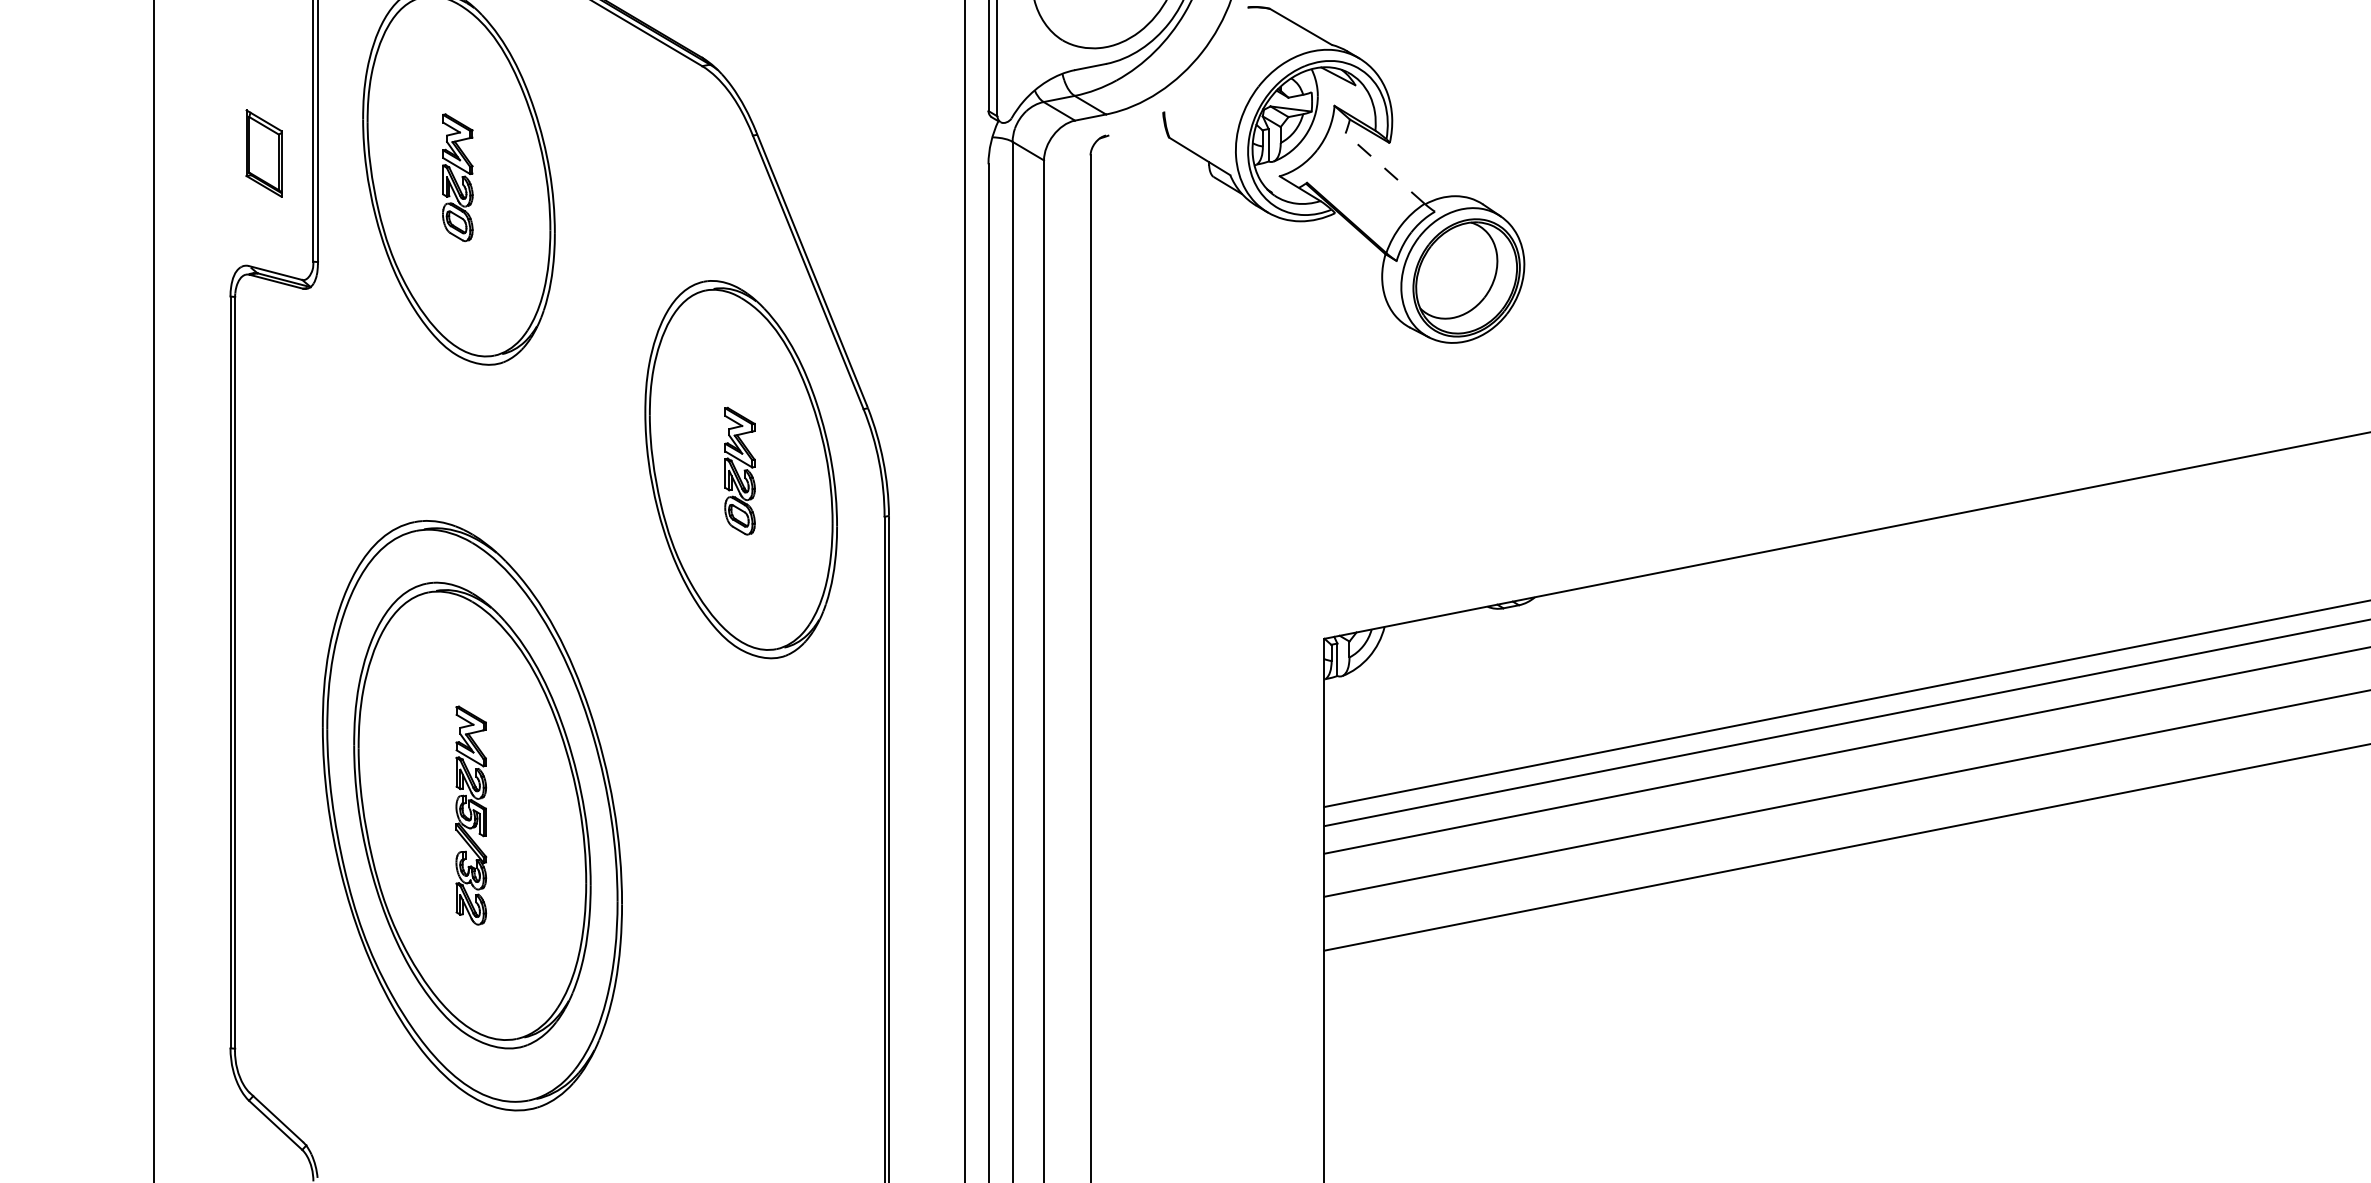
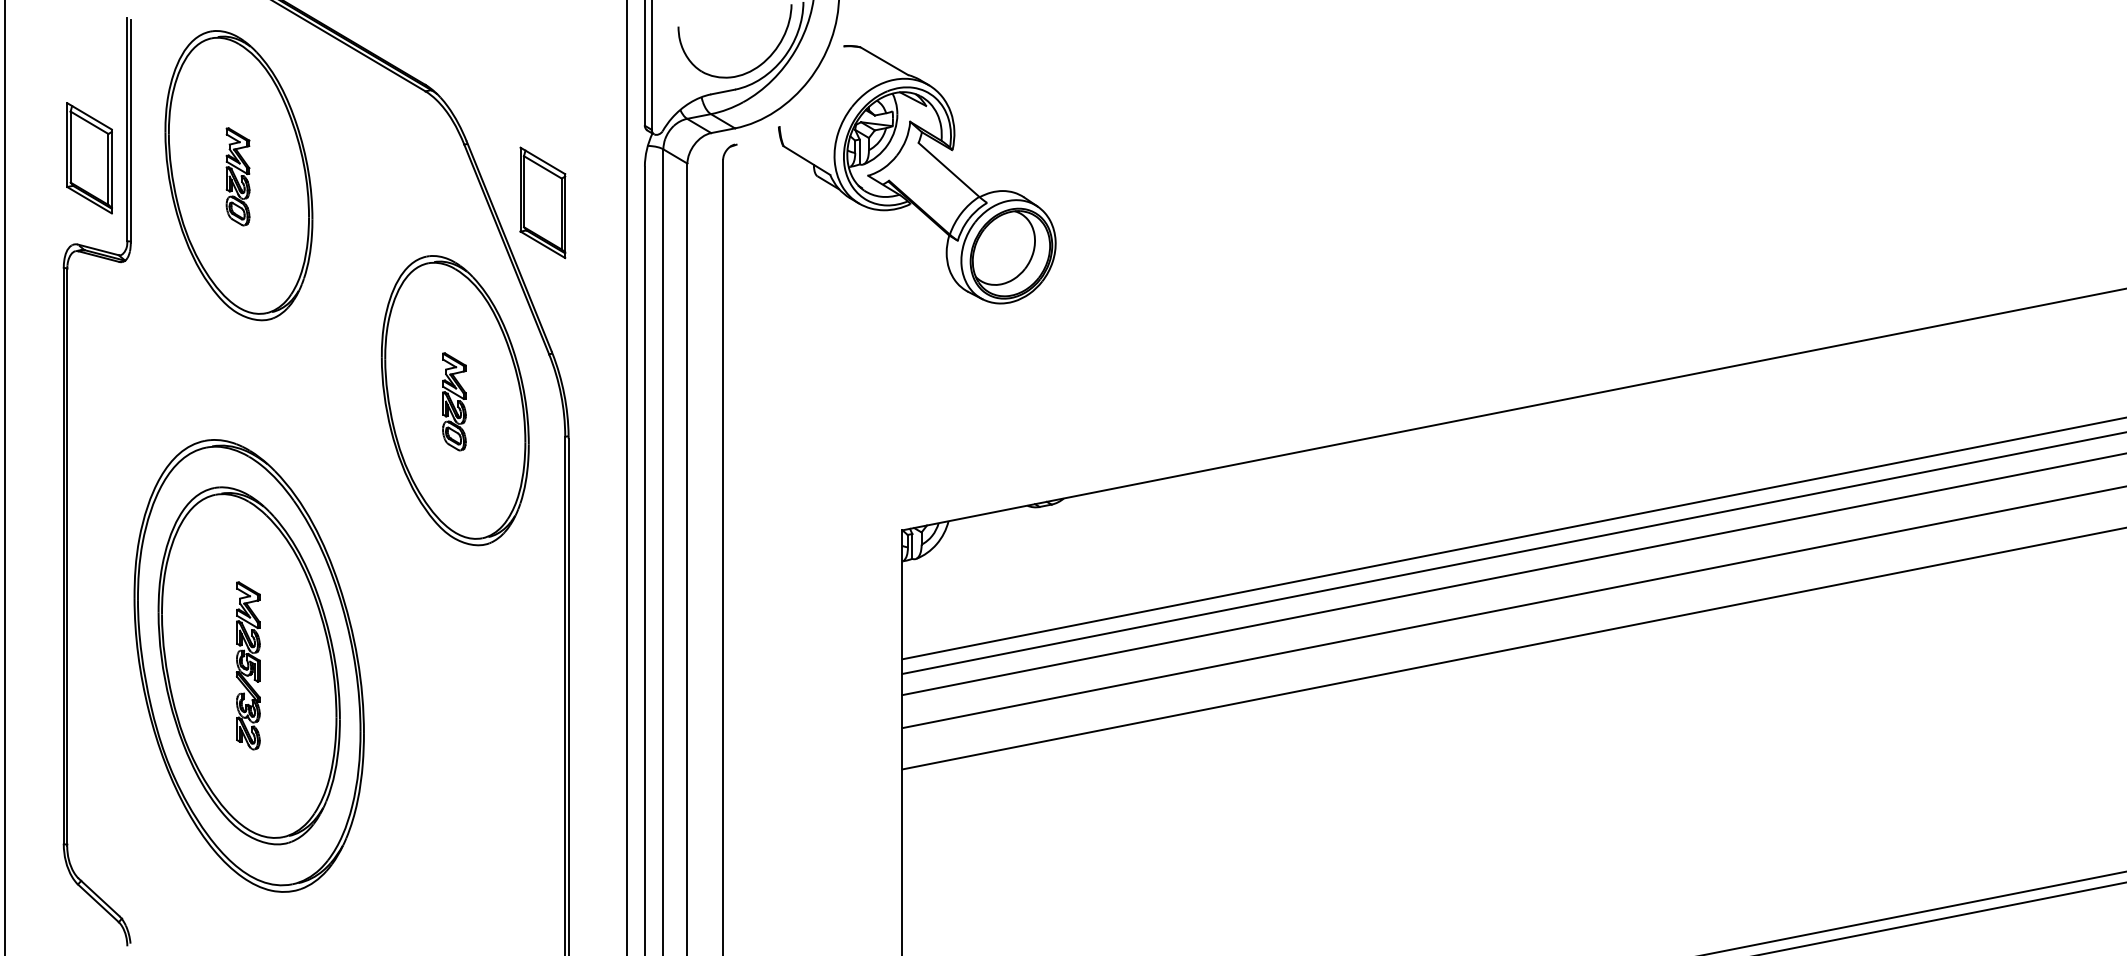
part: (264, 153) -> (89, 158), size x1.67
line: (1384, 168) -> (948, 169), dashed -> solid
part: (854, 211) -> (542, 202), added

